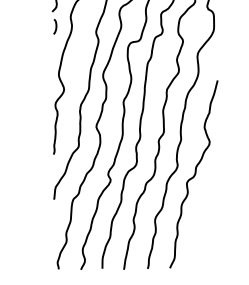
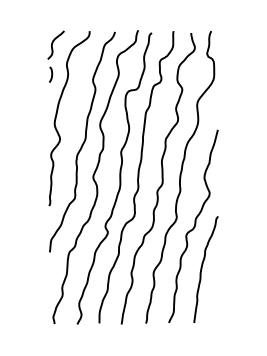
curve: (202, 216) -> (202, 269), added

